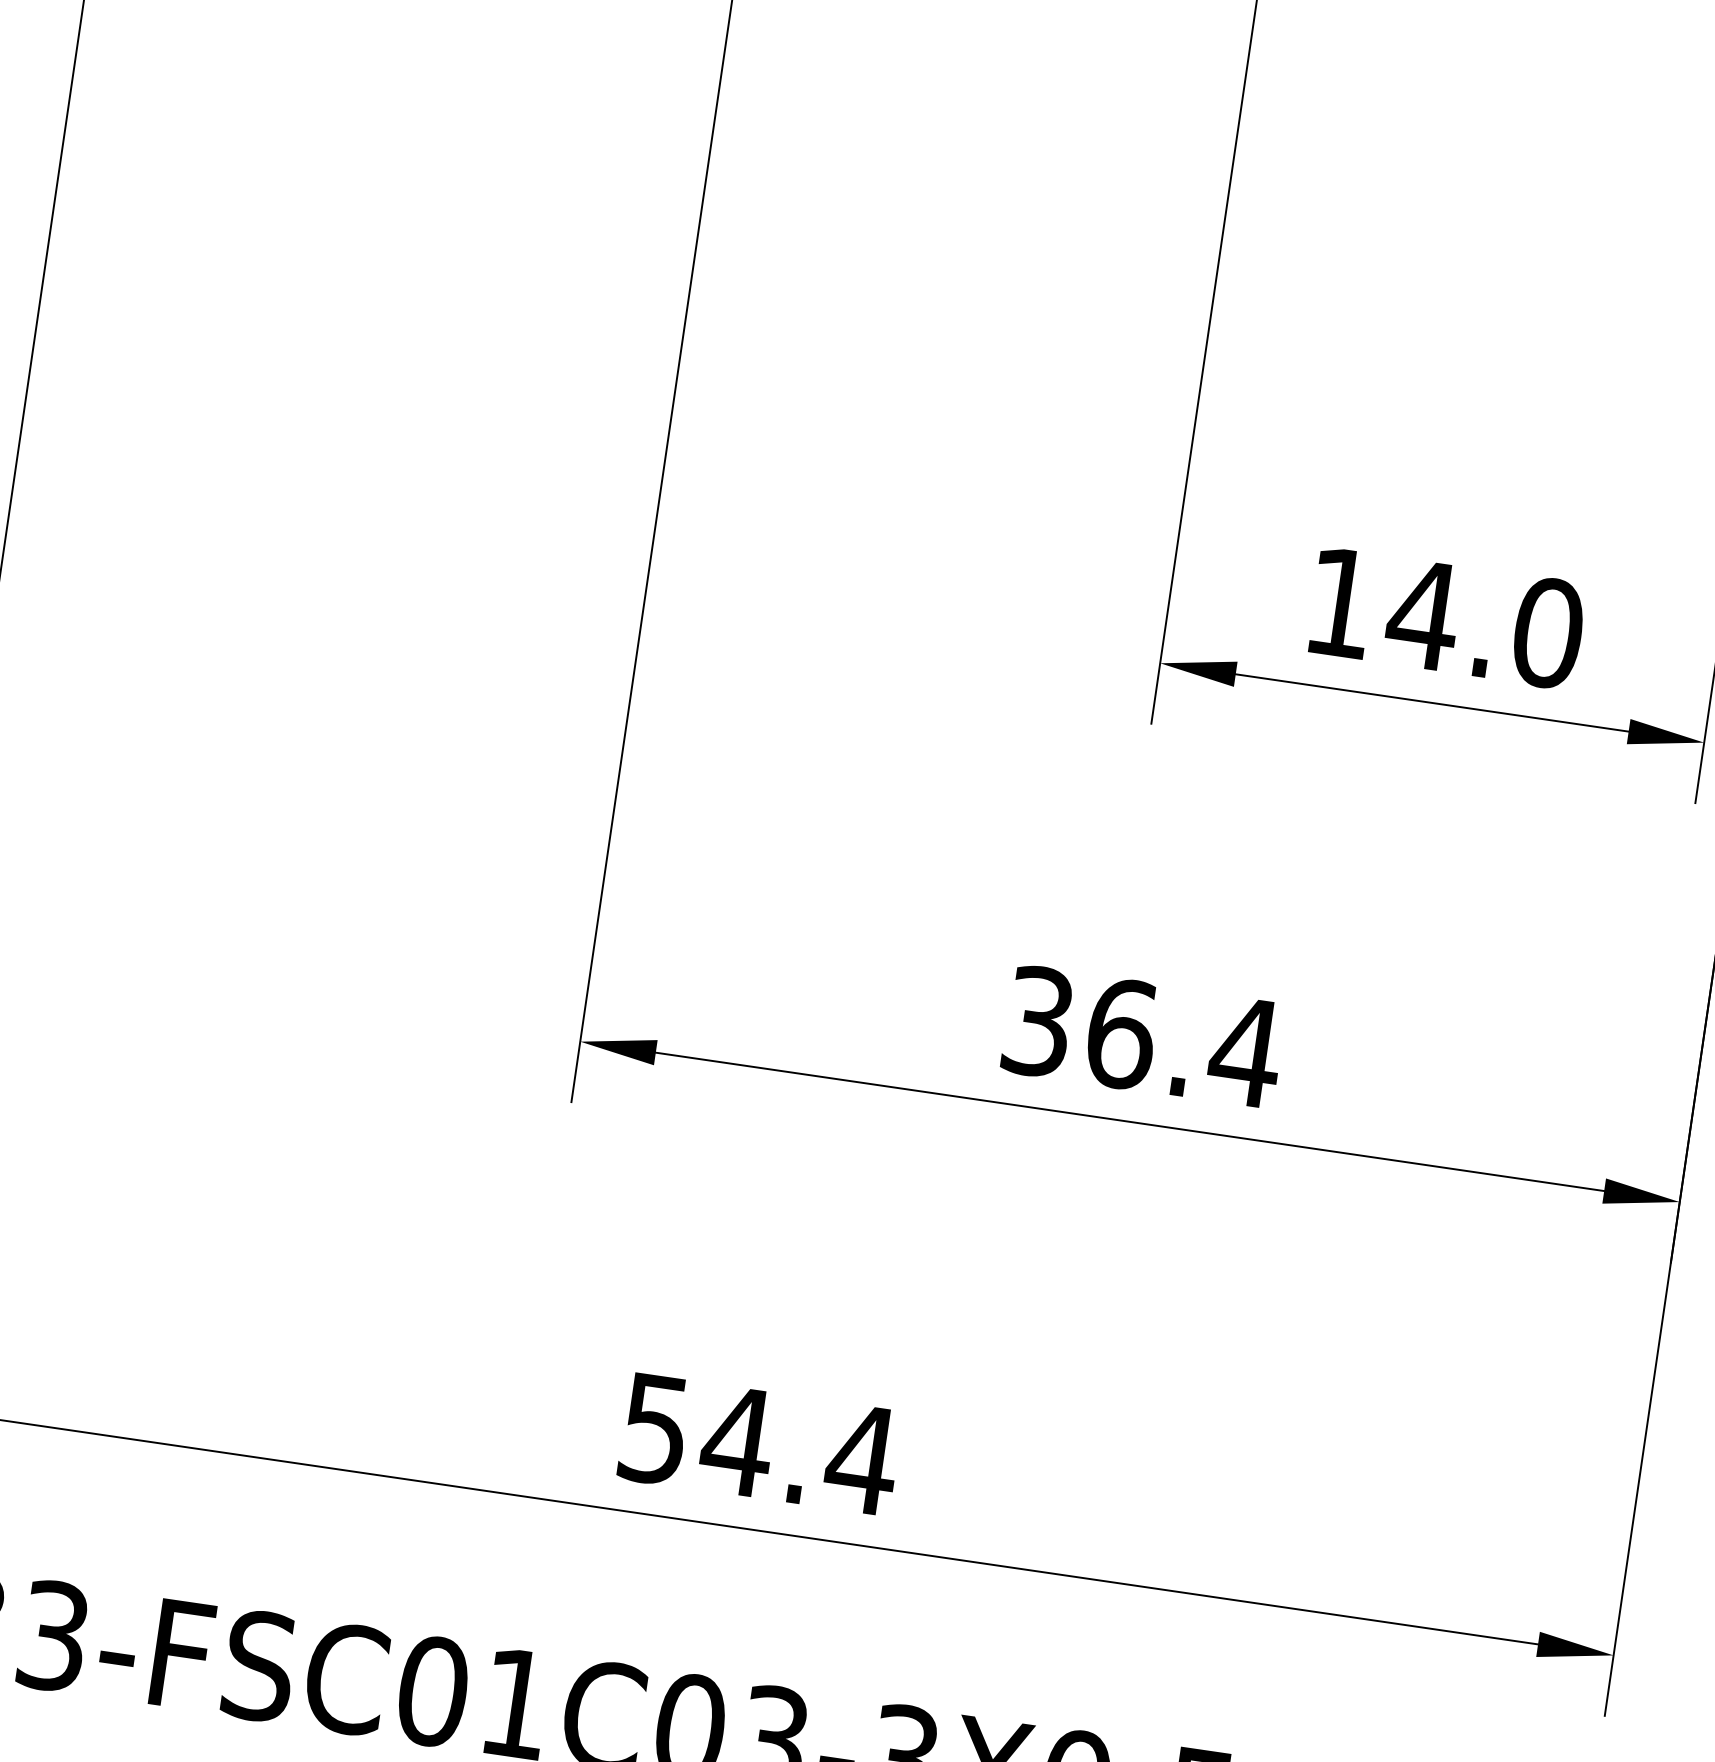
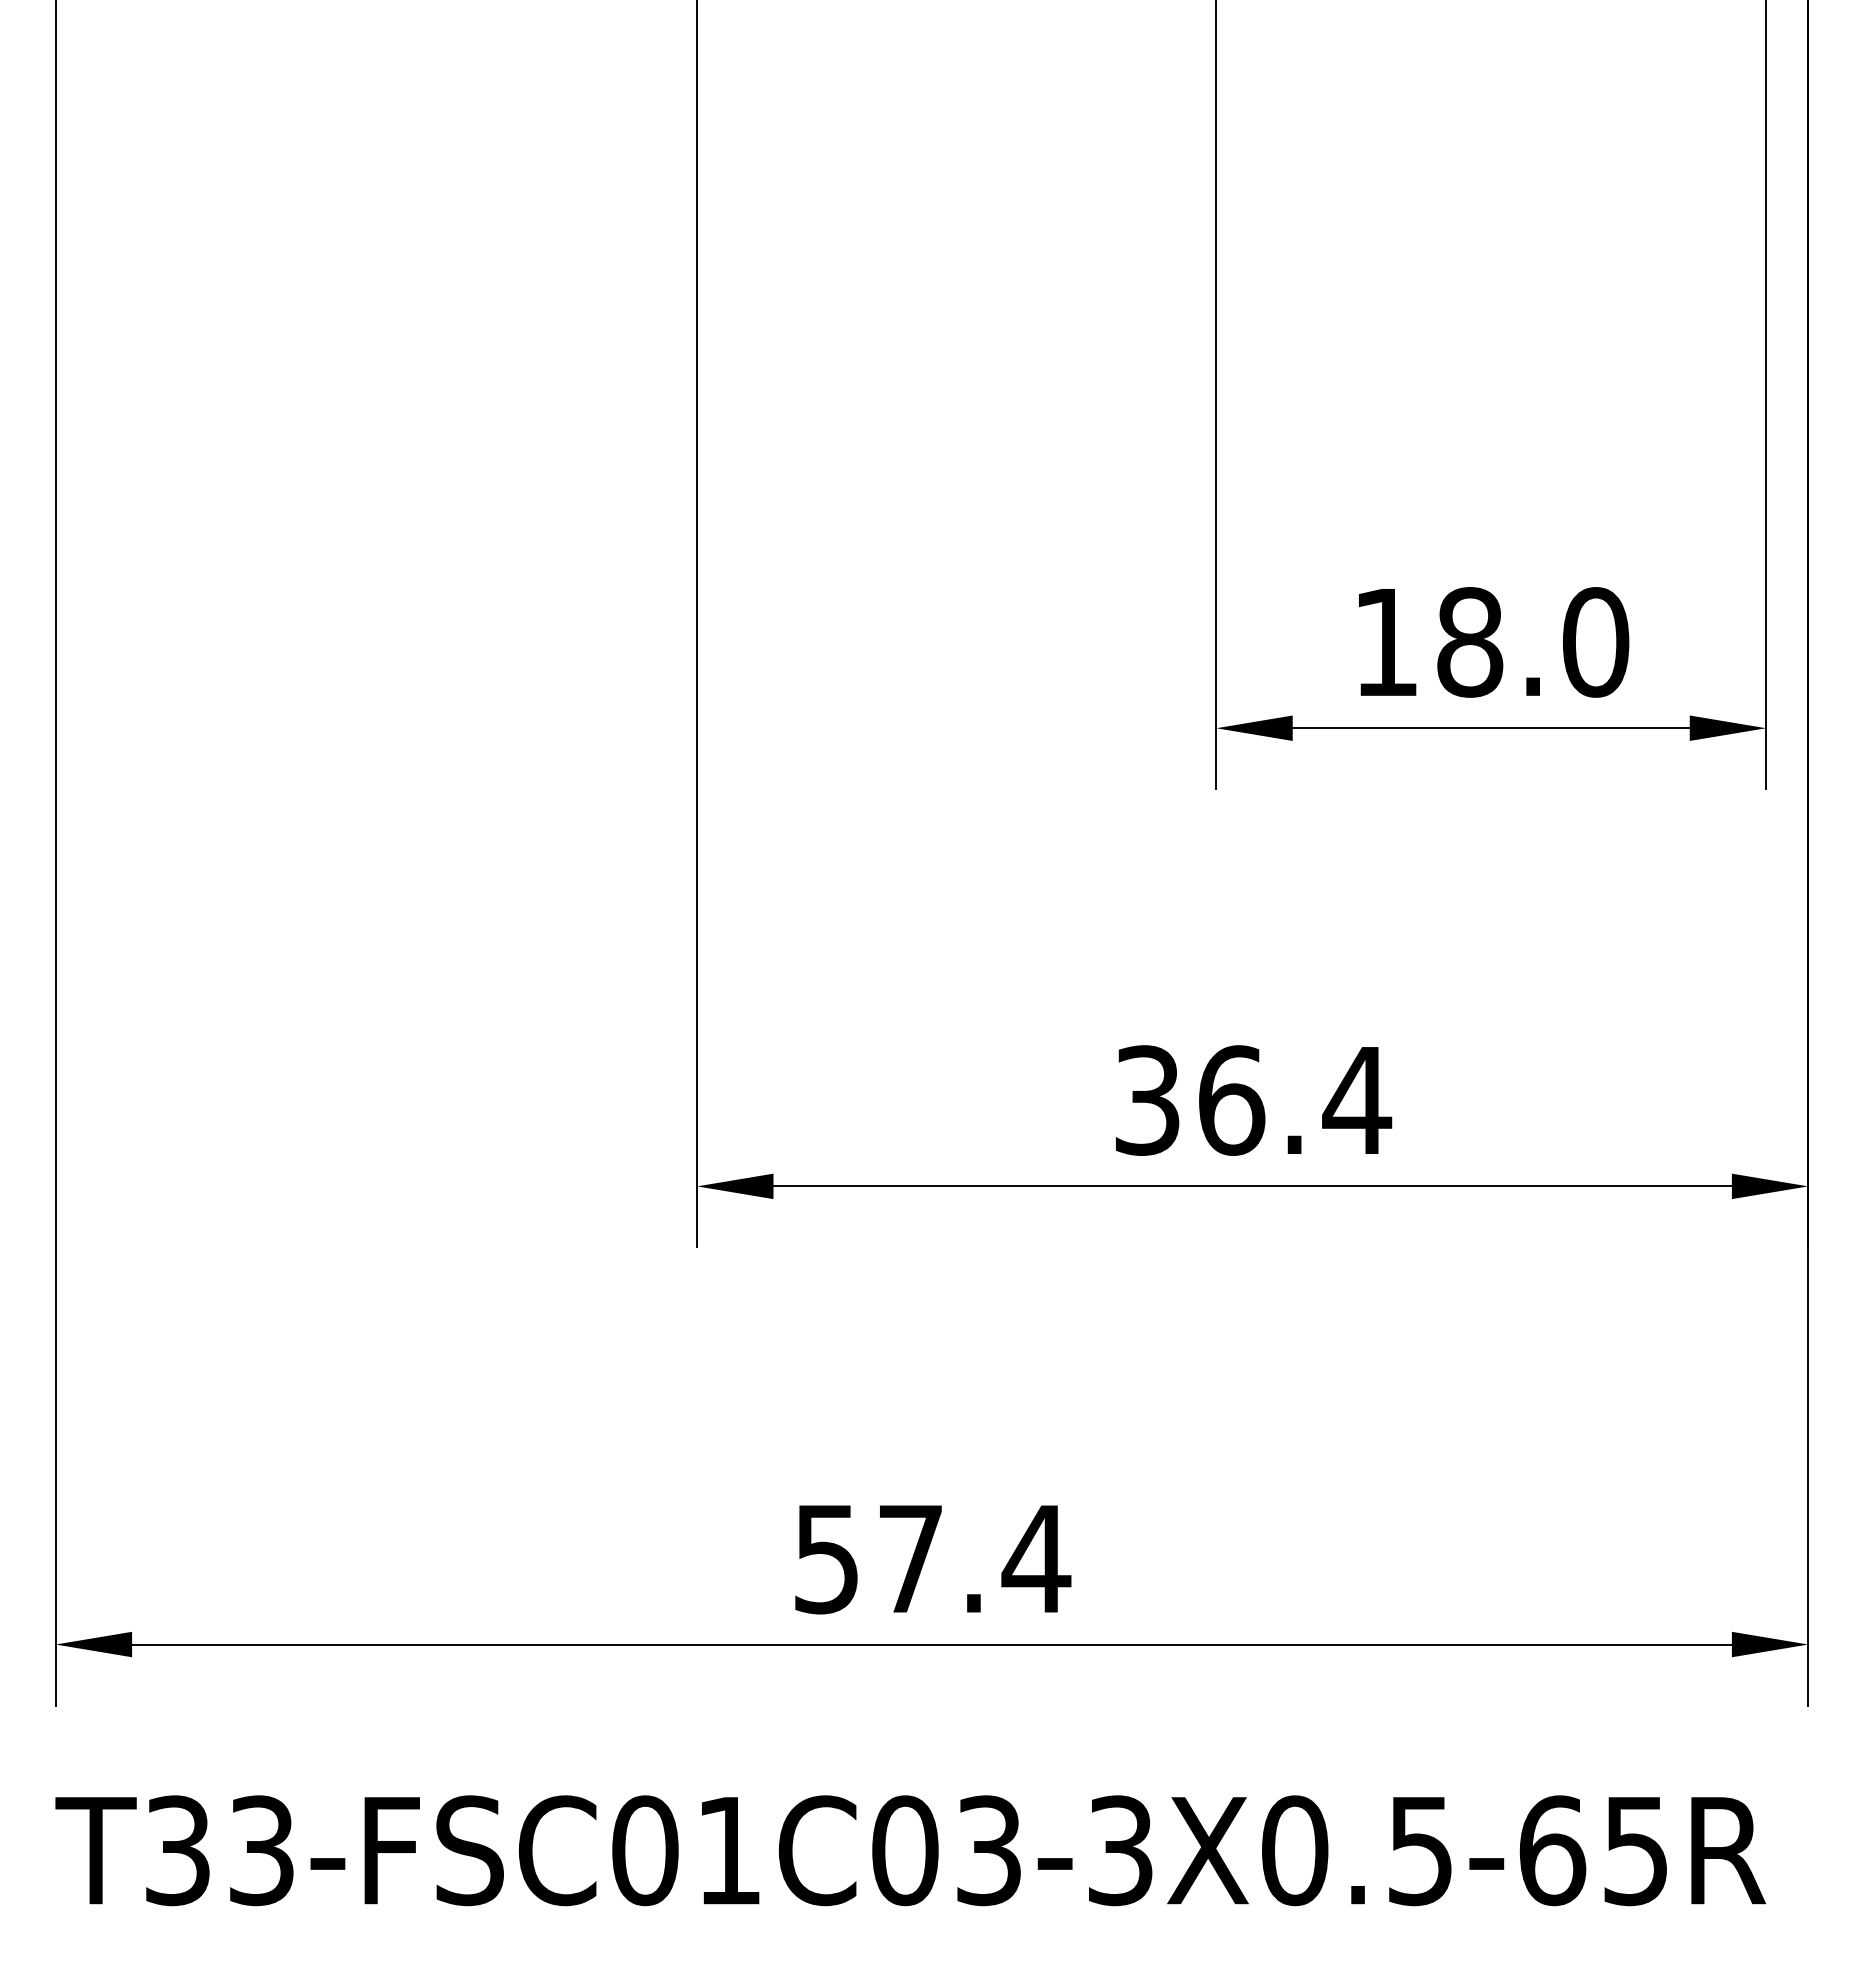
text: (1423, 614) -> (1469, 642), 14.0 -> 18.0
text: (737, 1440) -> (910, 1558), 54.4 -> 57.4

